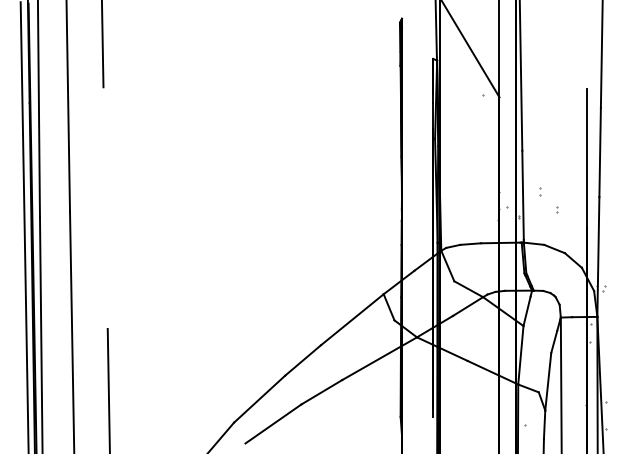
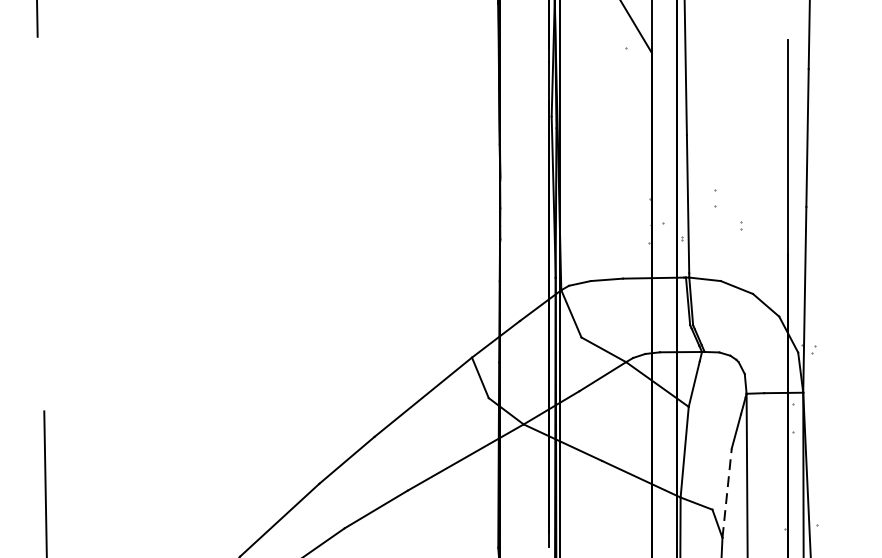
part: (540, 191) -> (715, 198), size x1.6
line: (548, 381) -> (727, 492), solid -> dashed

